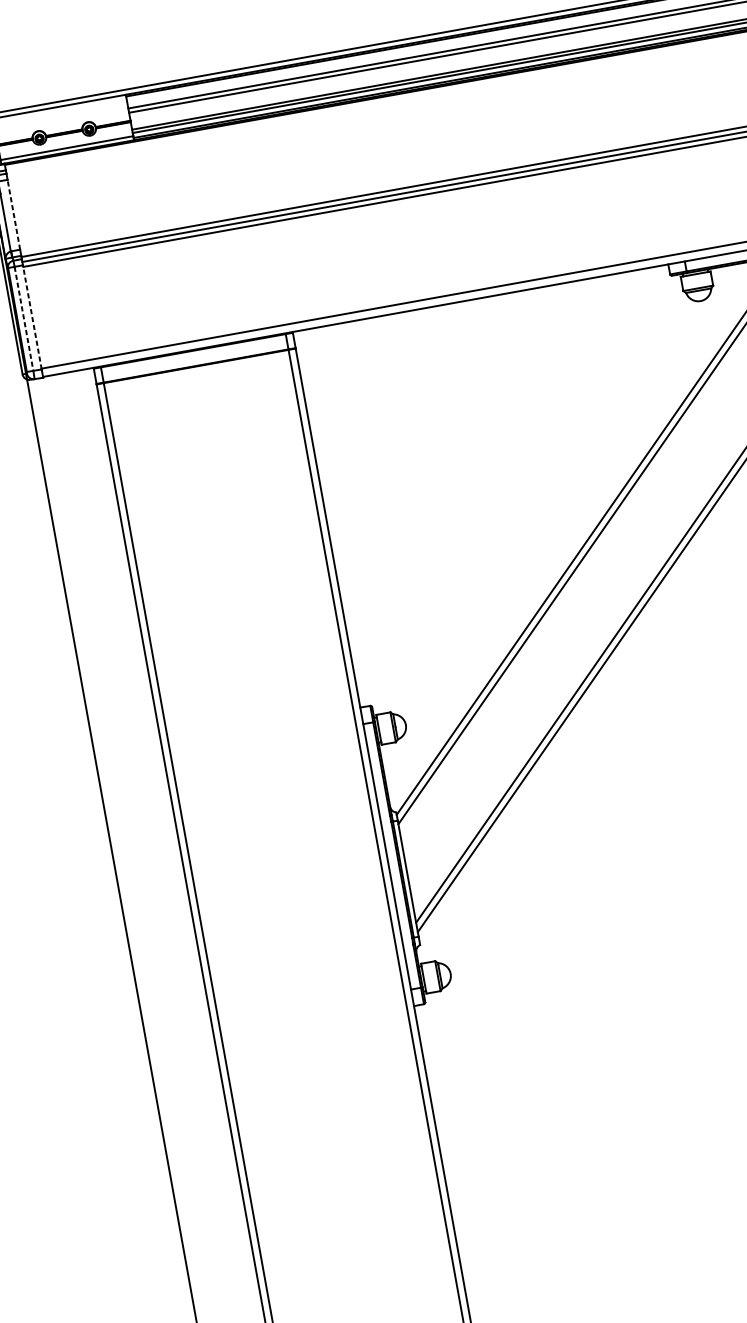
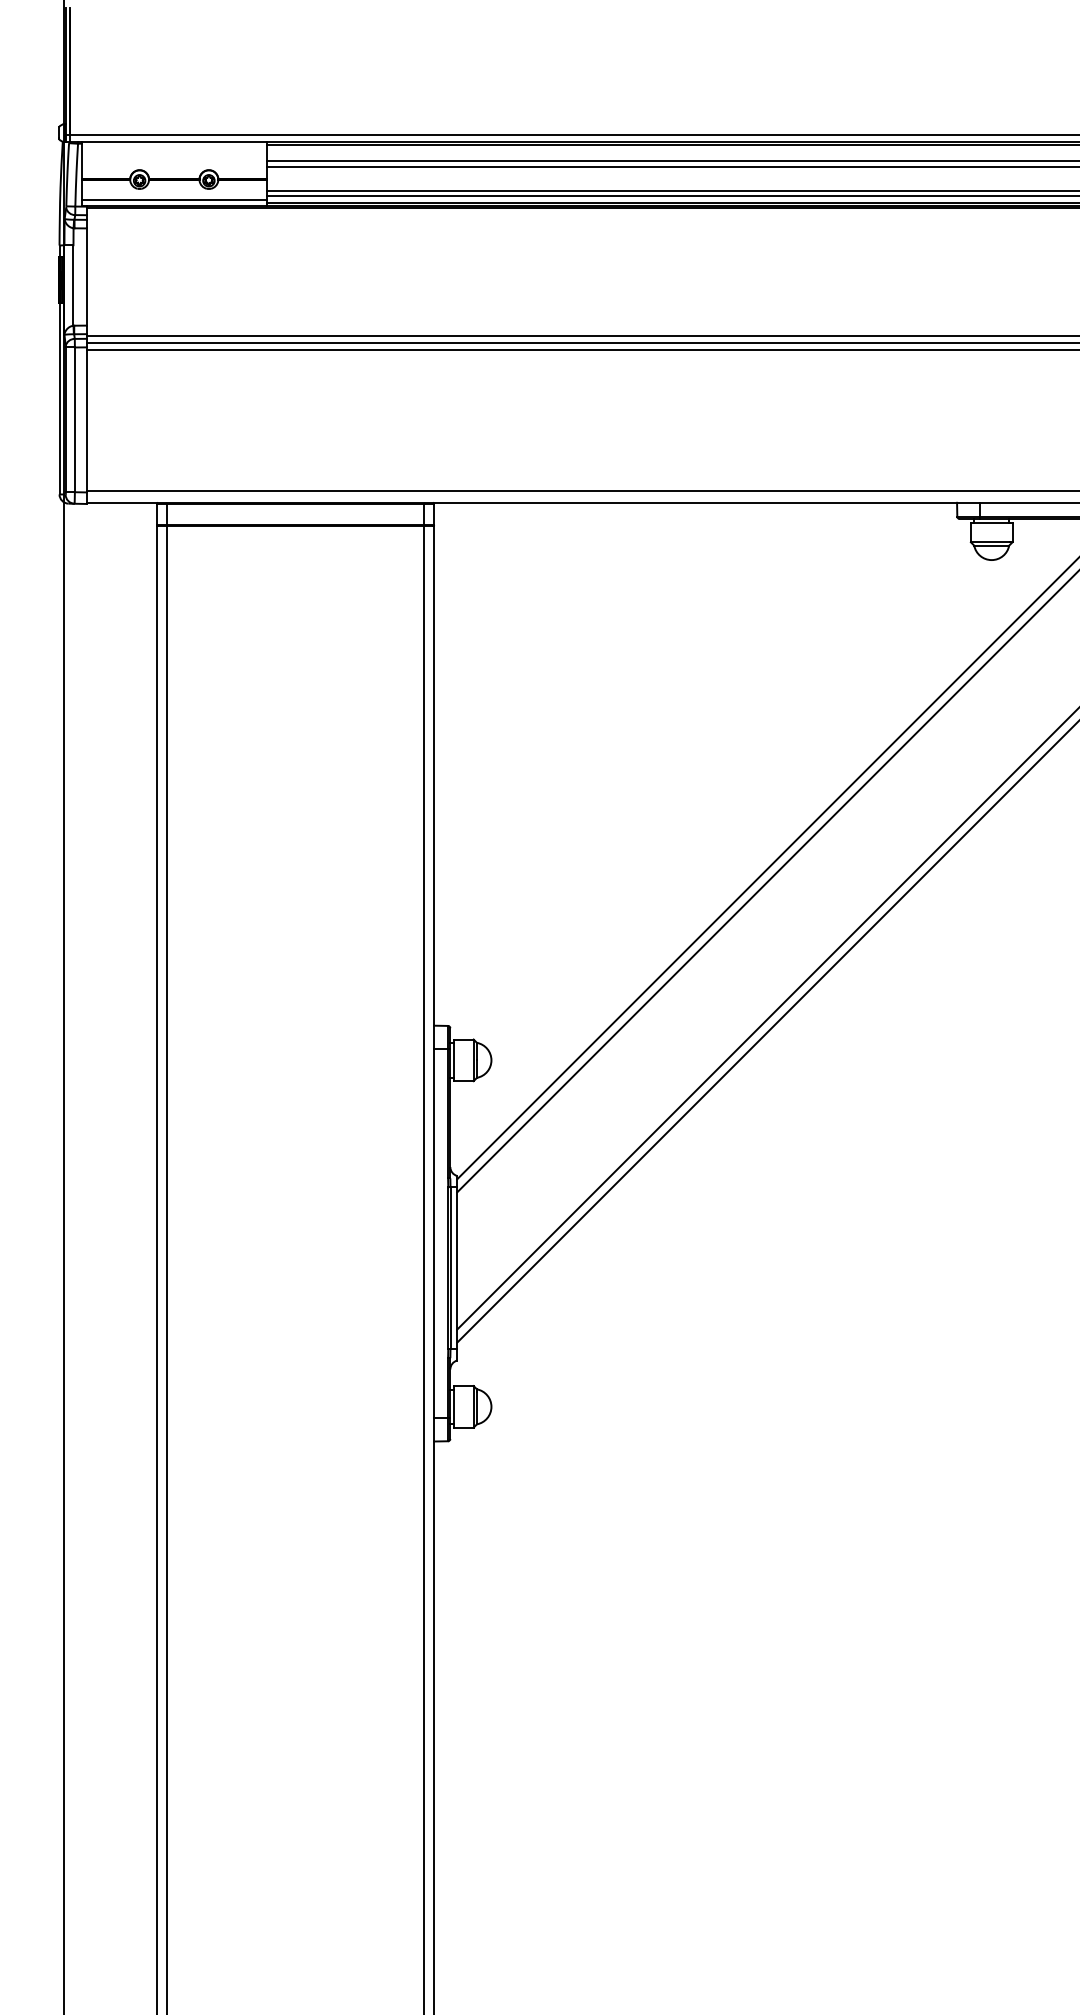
line: (13, 215) -> (86, 277), dashed -> solid
line: (32, 317) -> (86, 419), dashed -> solid
line: (23, 319) -> (74, 420), dashed -> solid

